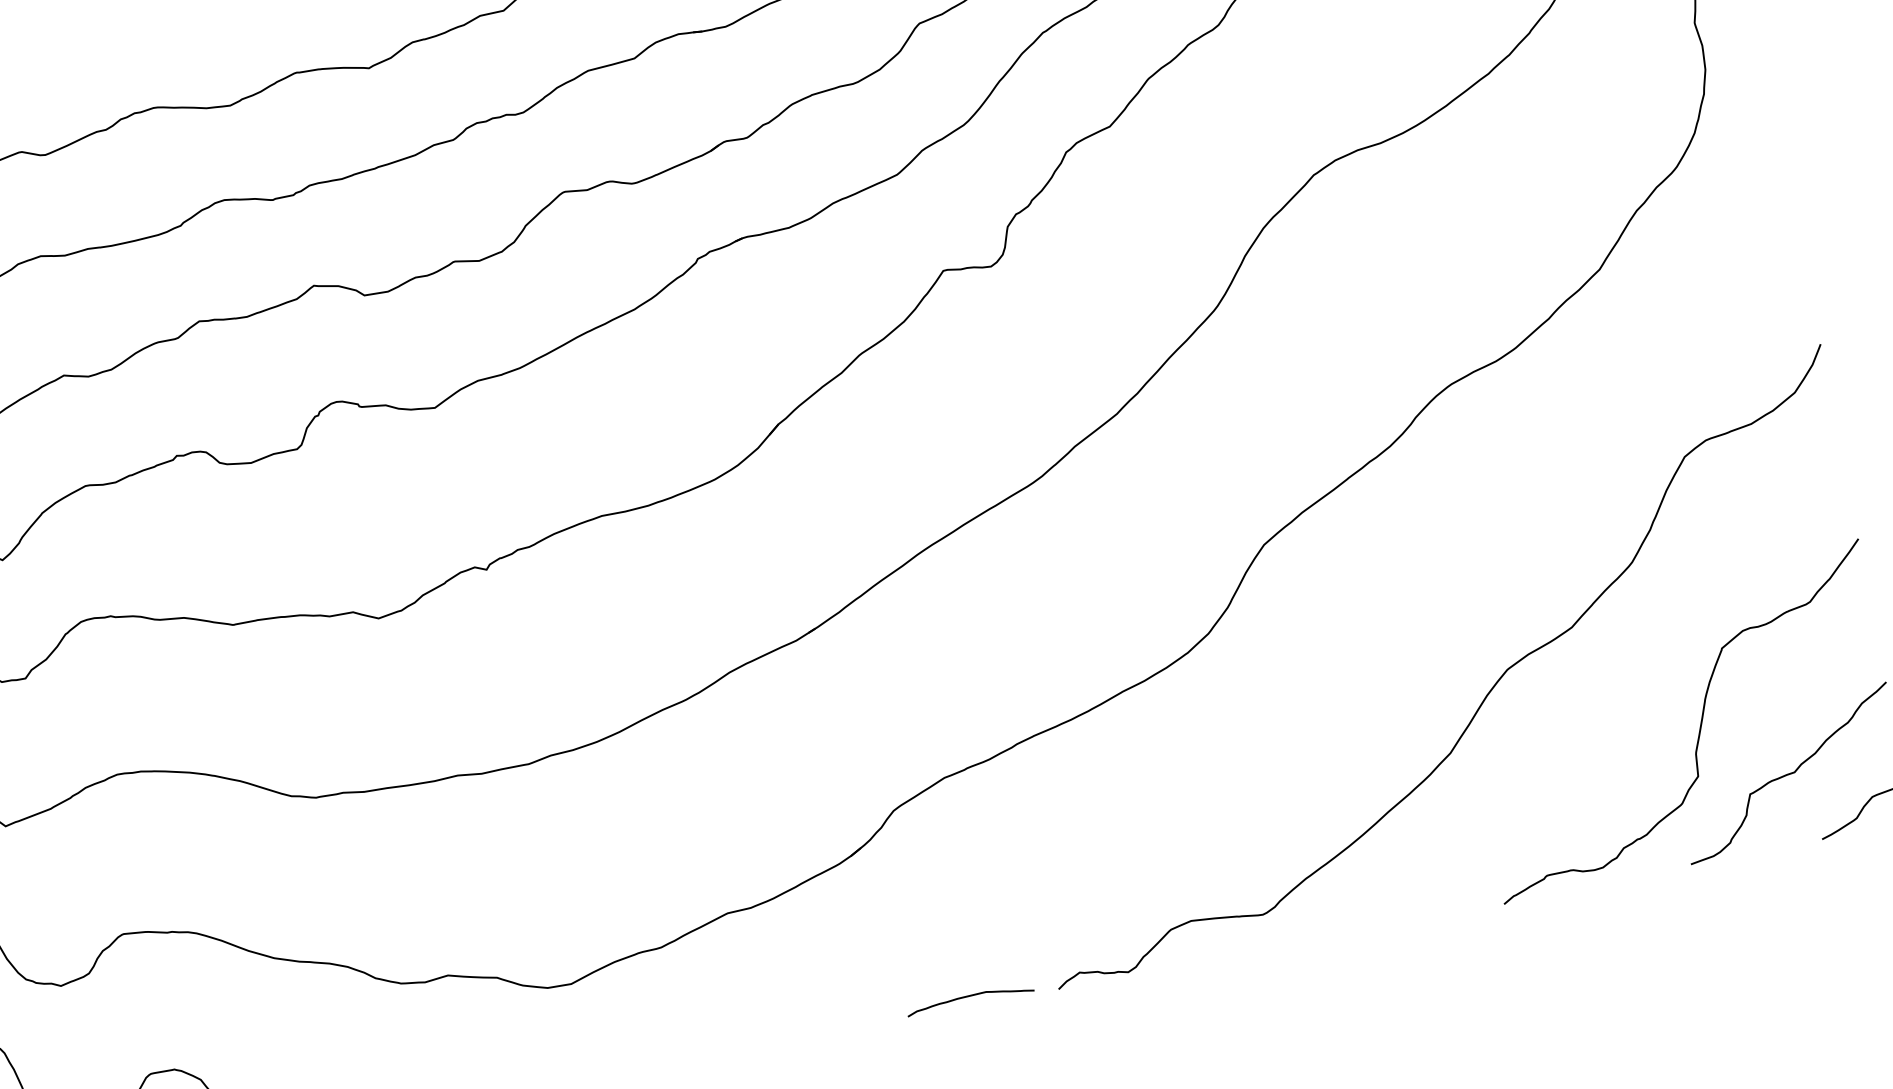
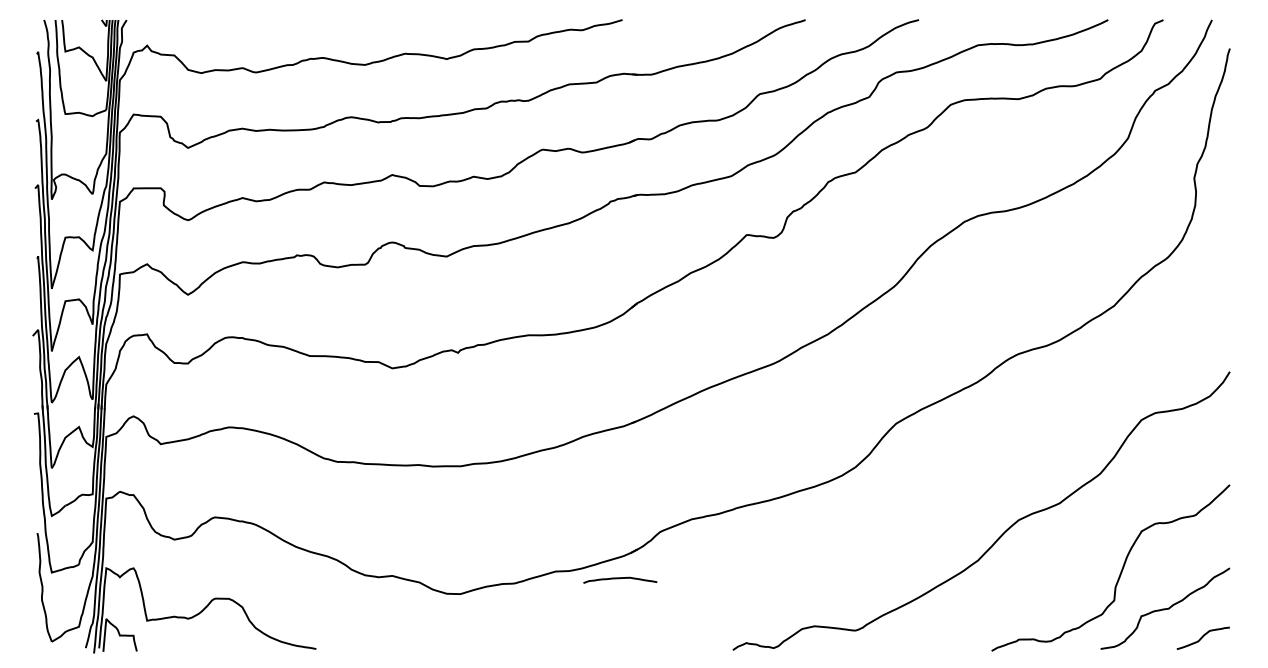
curve: (970, 996) -> (620, 578), moved

